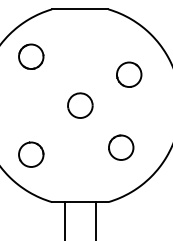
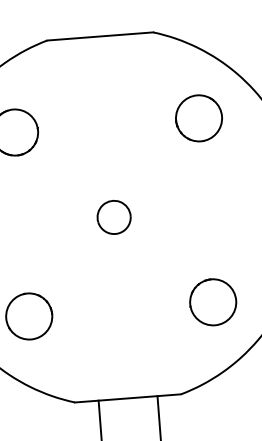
circle: (129, 74) -> (199, 117), moved
part: (79, 105) -> (112, 217), size x0.71
circle: (121, 147) -> (213, 301), moved

